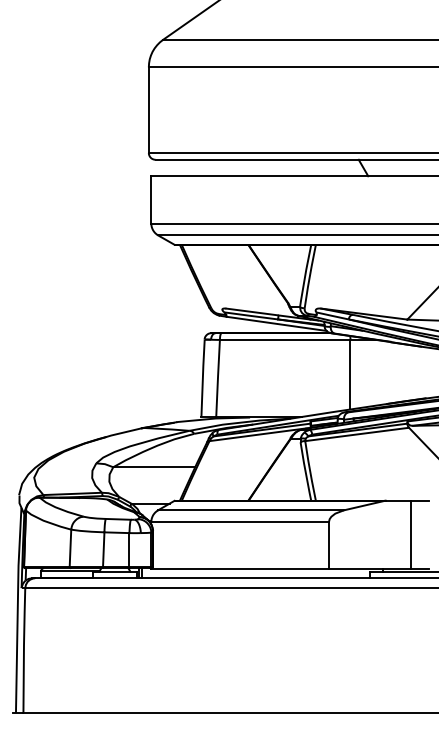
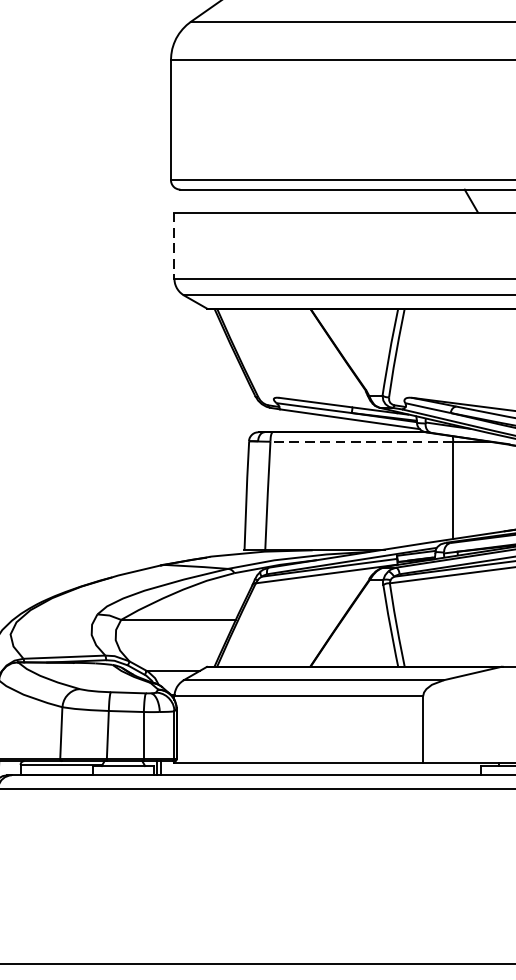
line: (151, 199) -> (174, 245), solid -> dashed
line: (284, 339) -> (360, 441), solid -> dashed

